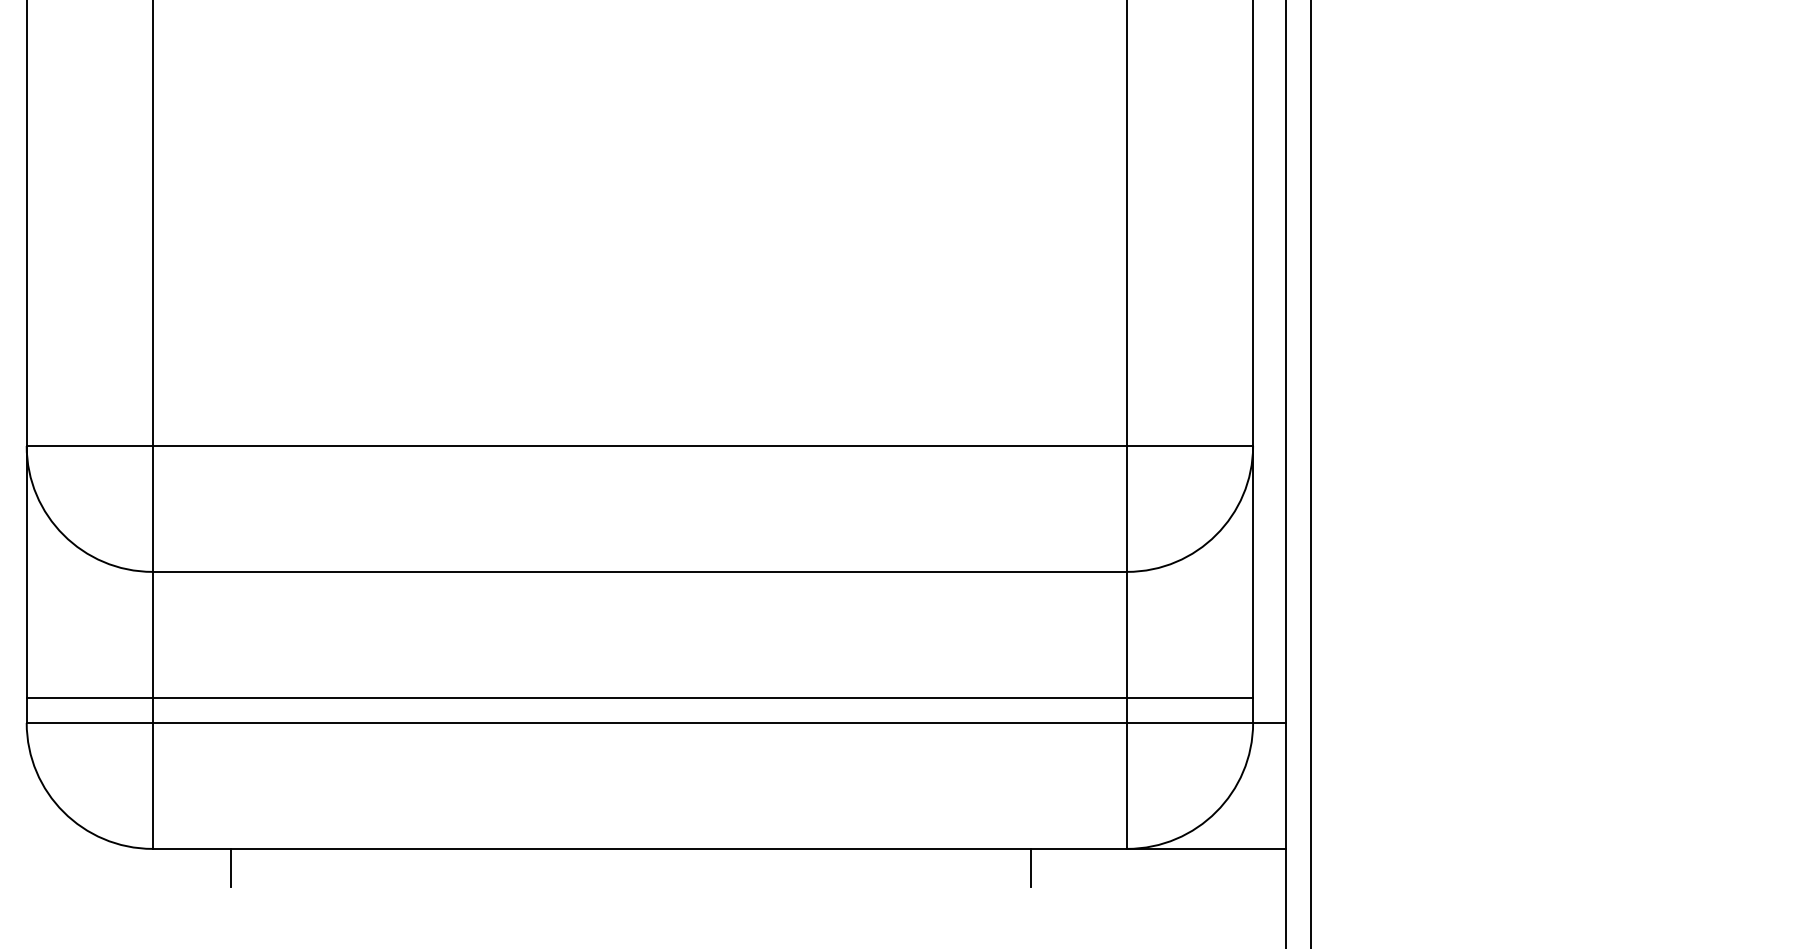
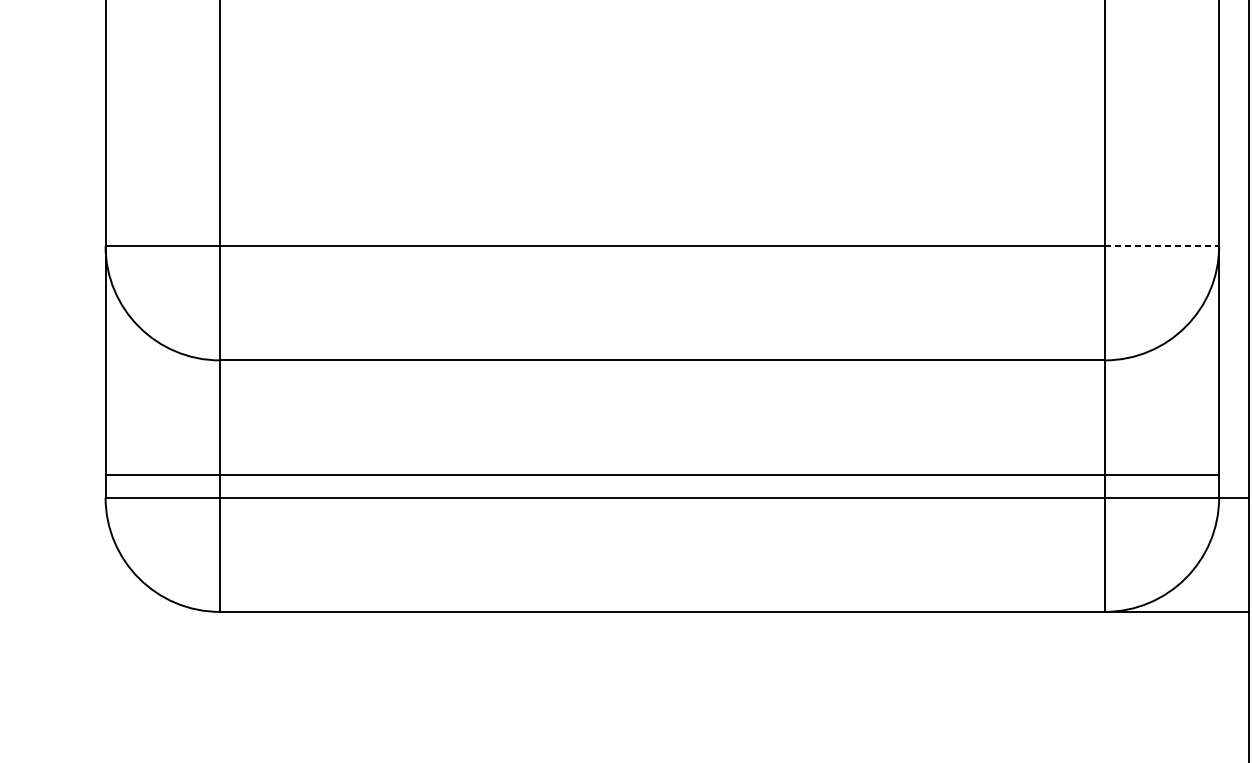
line: (1190, 445) -> (1162, 245), solid -> dashed
line: (231, 867) -> (291, 628), removed
line: (1030, 867) -> (1017, 628), removed

